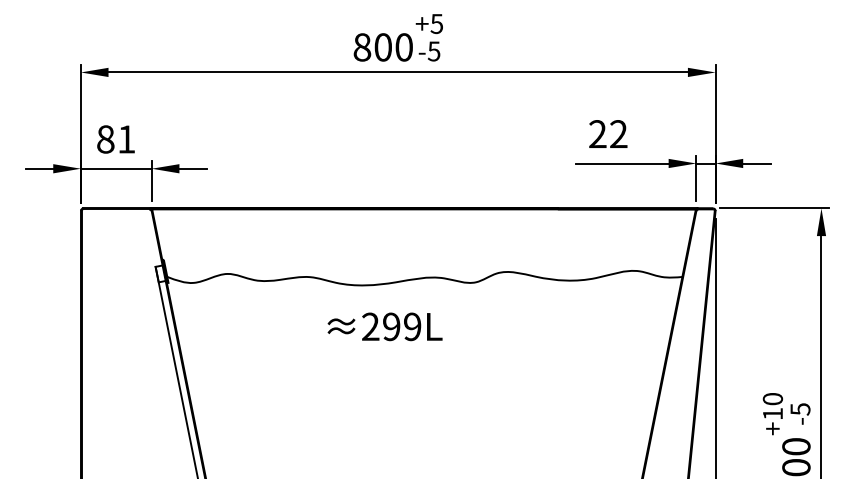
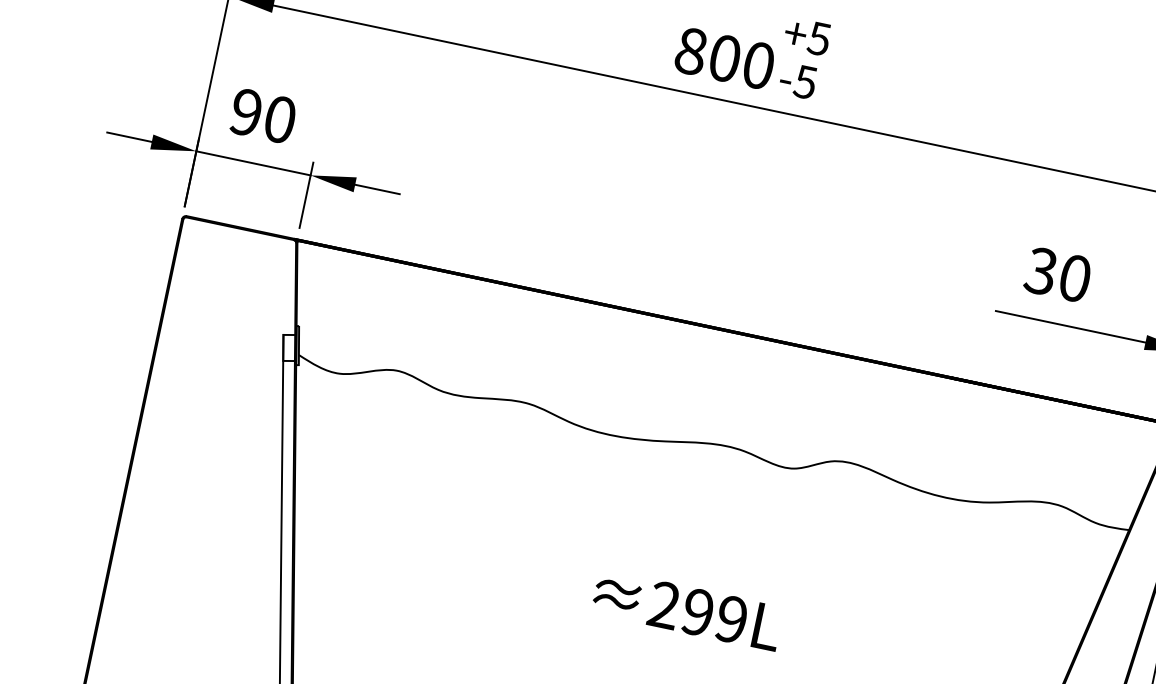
text: (607, 134) -> (1056, 275), 22 -> 30
text: (116, 139) -> (263, 116), 81 -> 90
text: (384, 326) -> (686, 609), moved

